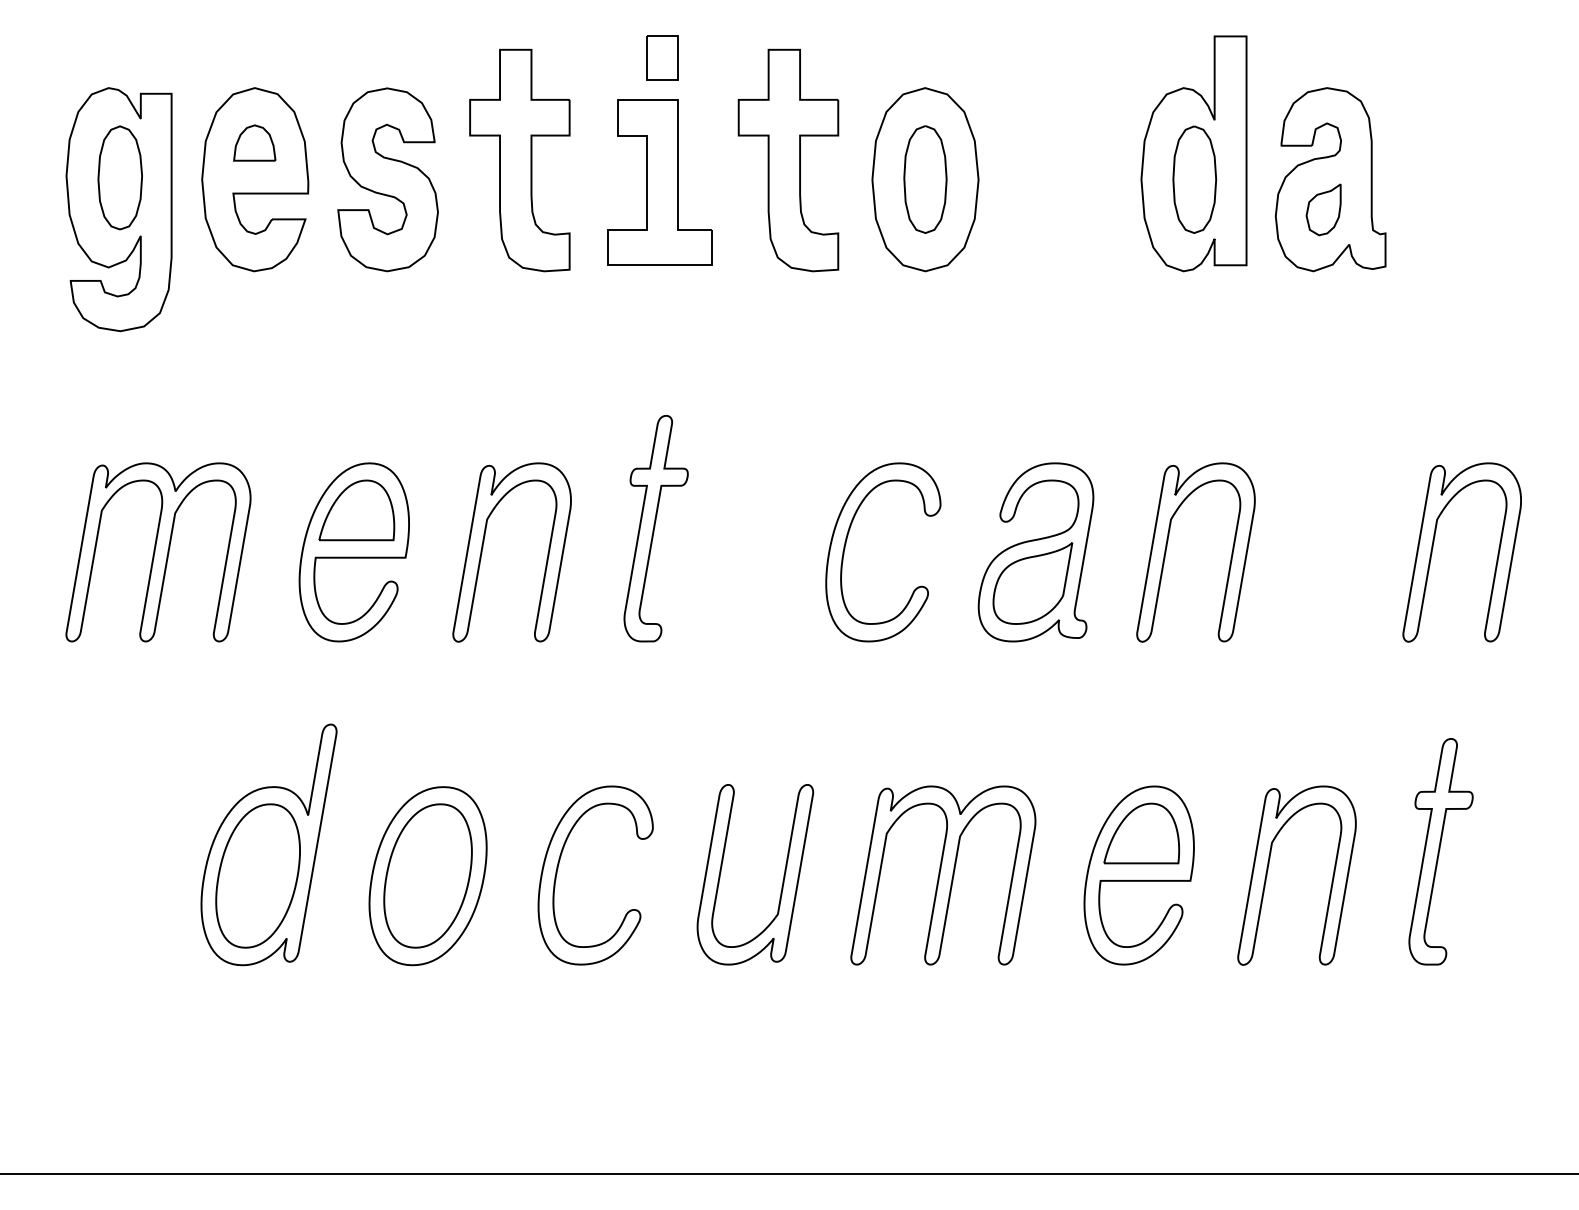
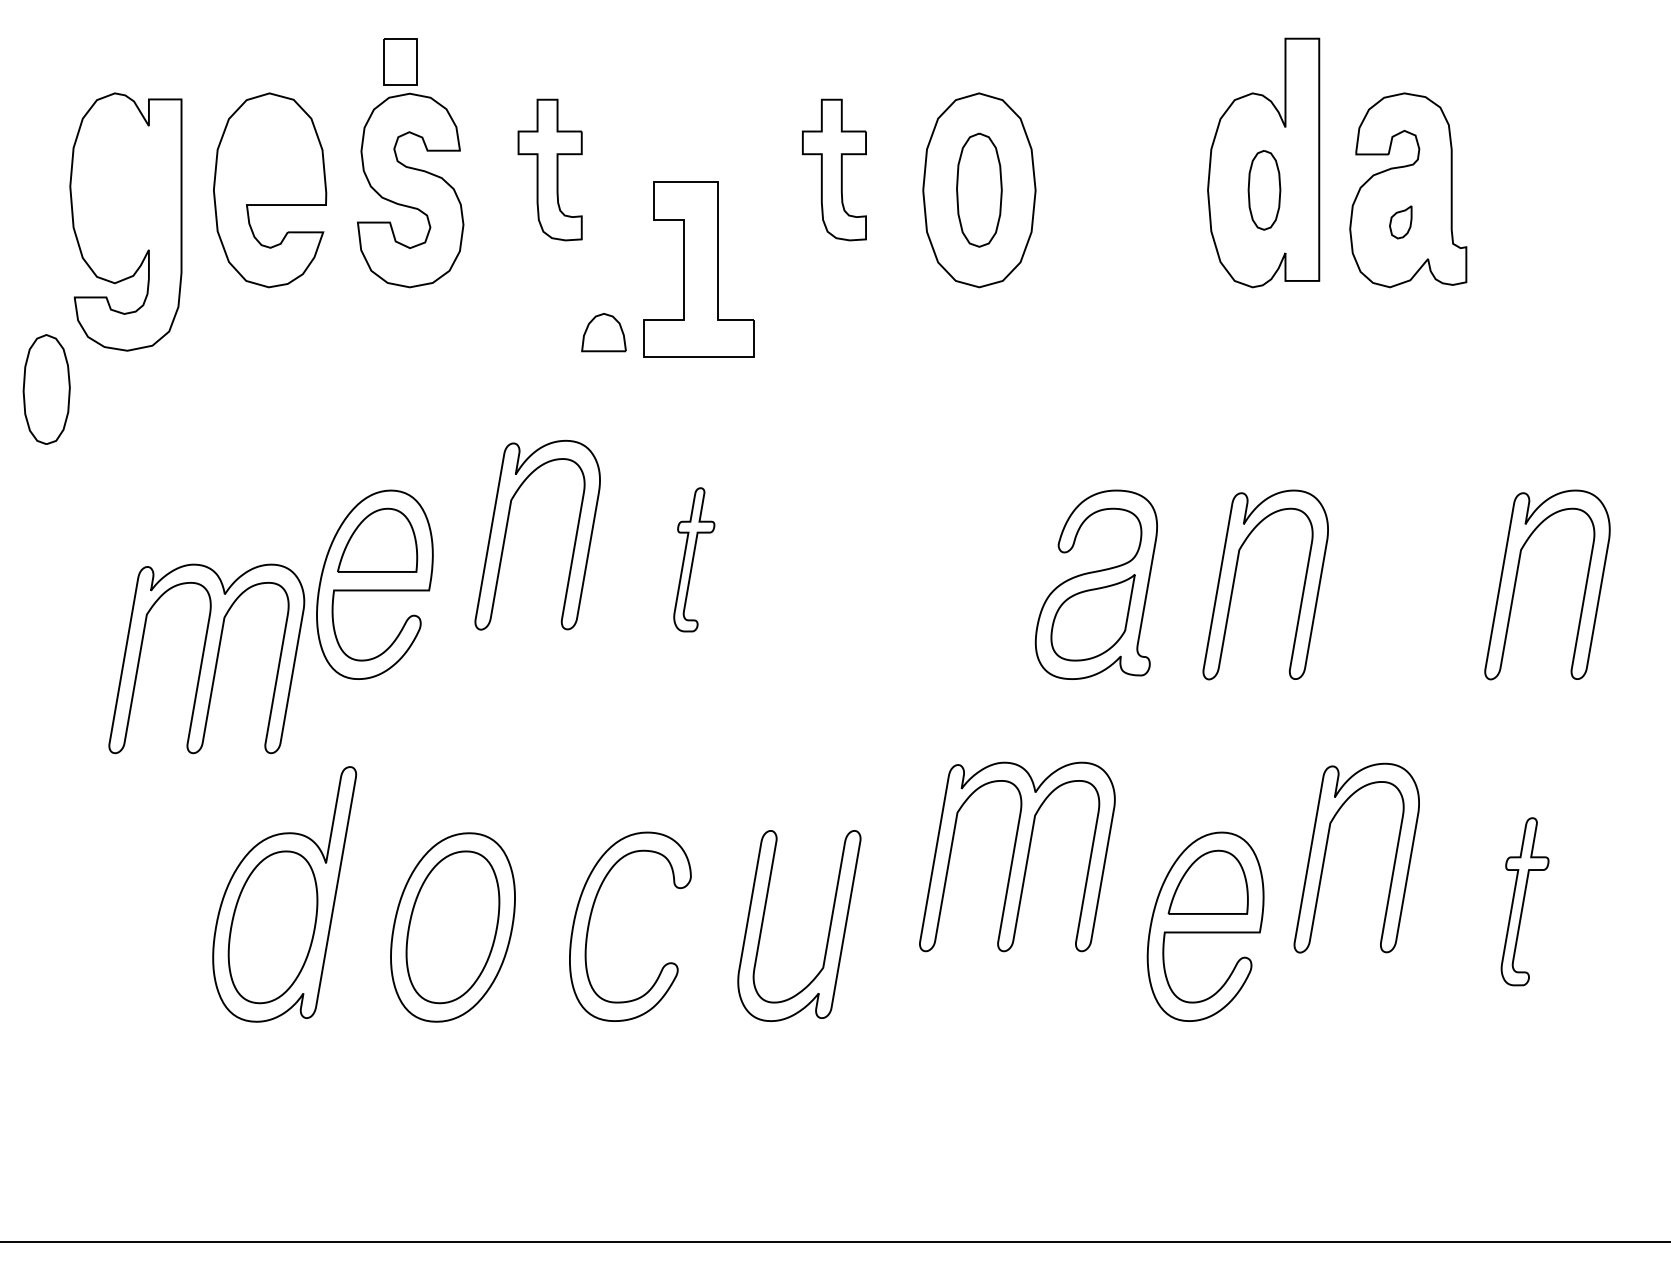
part: (662, 57) -> (400, 61), moved
part: (254, 142) -> (603, 331), moved
part: (519, 160) -> (549, 170), size x0.6
part: (788, 160) -> (834, 170), size x0.6
part: (119, 177) -> (45, 389), moved
part: (1194, 179) -> (1264, 190), size x0.7
part: (659, 182) -> (697, 269), moved
part: (1323, 209) -> (1400, 221), size x0.6
part: (655, 528) -> (693, 559), size x0.6
part: (846, 544) -> (895, 576), removed
part: (483, 547) -> (507, 529), moved
part: (158, 552) -> (206, 659), moved
part: (1440, 851) -> (1524, 901), size x0.7
part: (1268, 870) -> (1326, 852), moved
part: (943, 875) -> (1017, 856), moved

